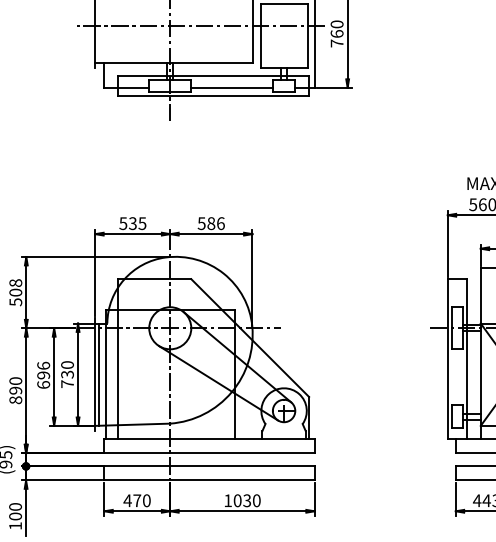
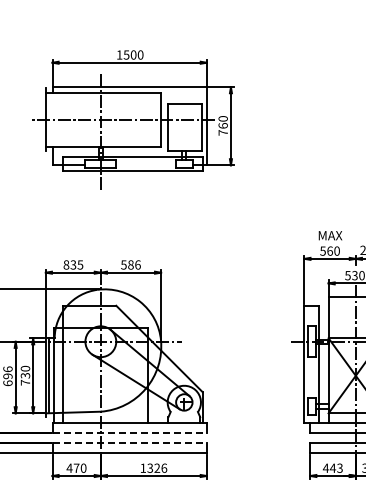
line: (232, 87) -> (146, 165), removed
text: (123, 222) -> (66, 264), 535 -> 835
line: (210, 453) -> (130, 433), solid -> dashed
line: (210, 466) -> (130, 443), solid -> dashed
text: (247, 499) -> (157, 467), 1030 -> 1326

